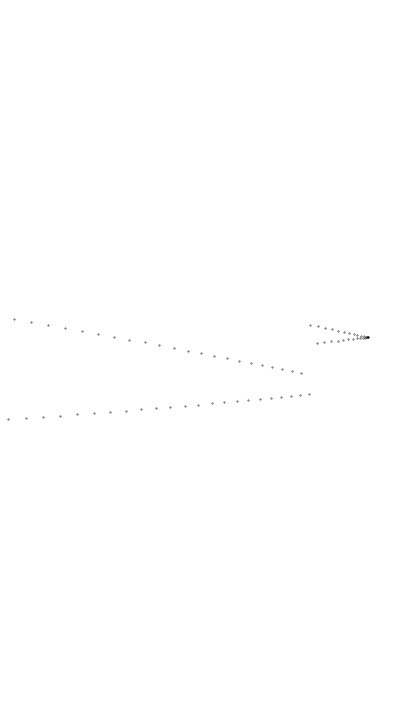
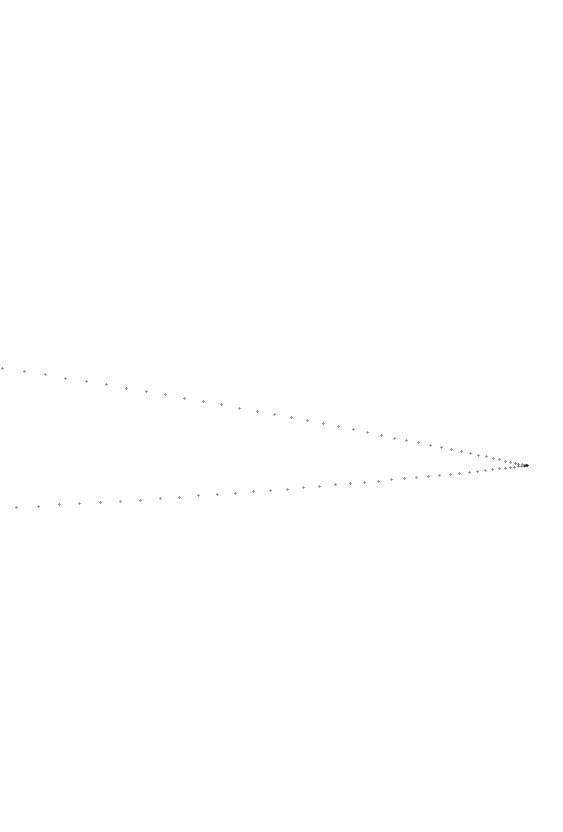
part: (339, 333) -> (494, 461), moved

